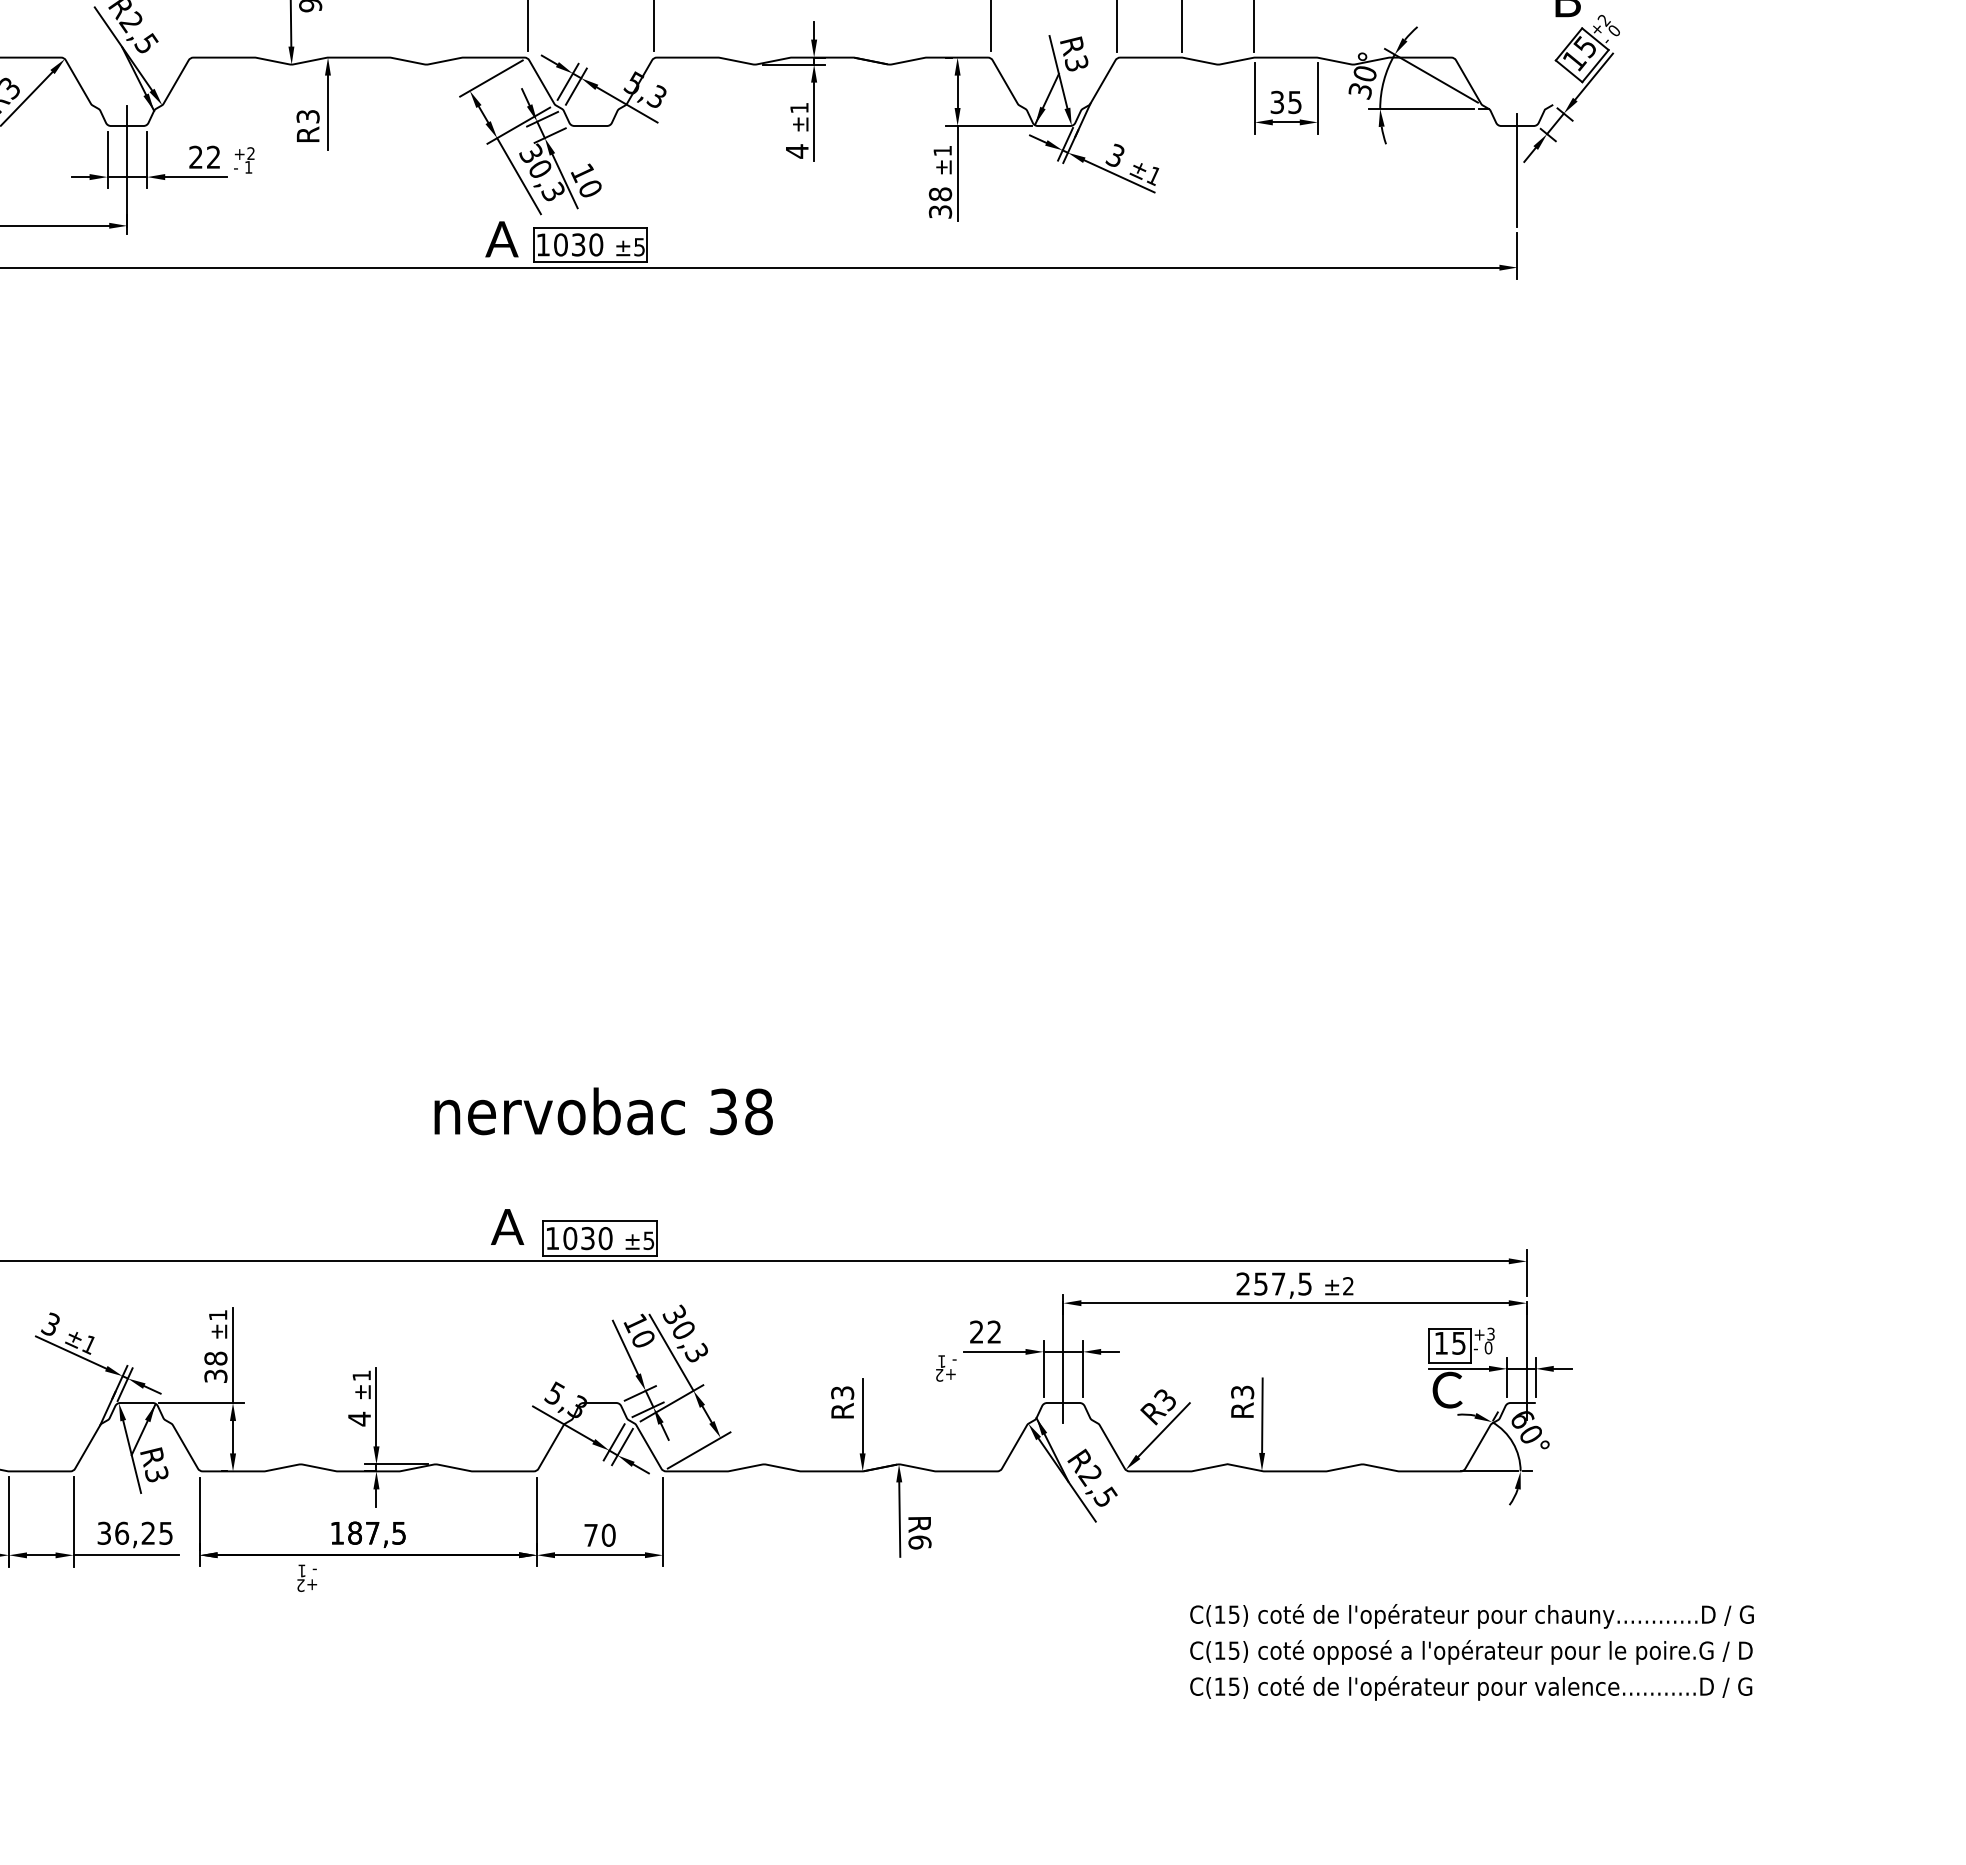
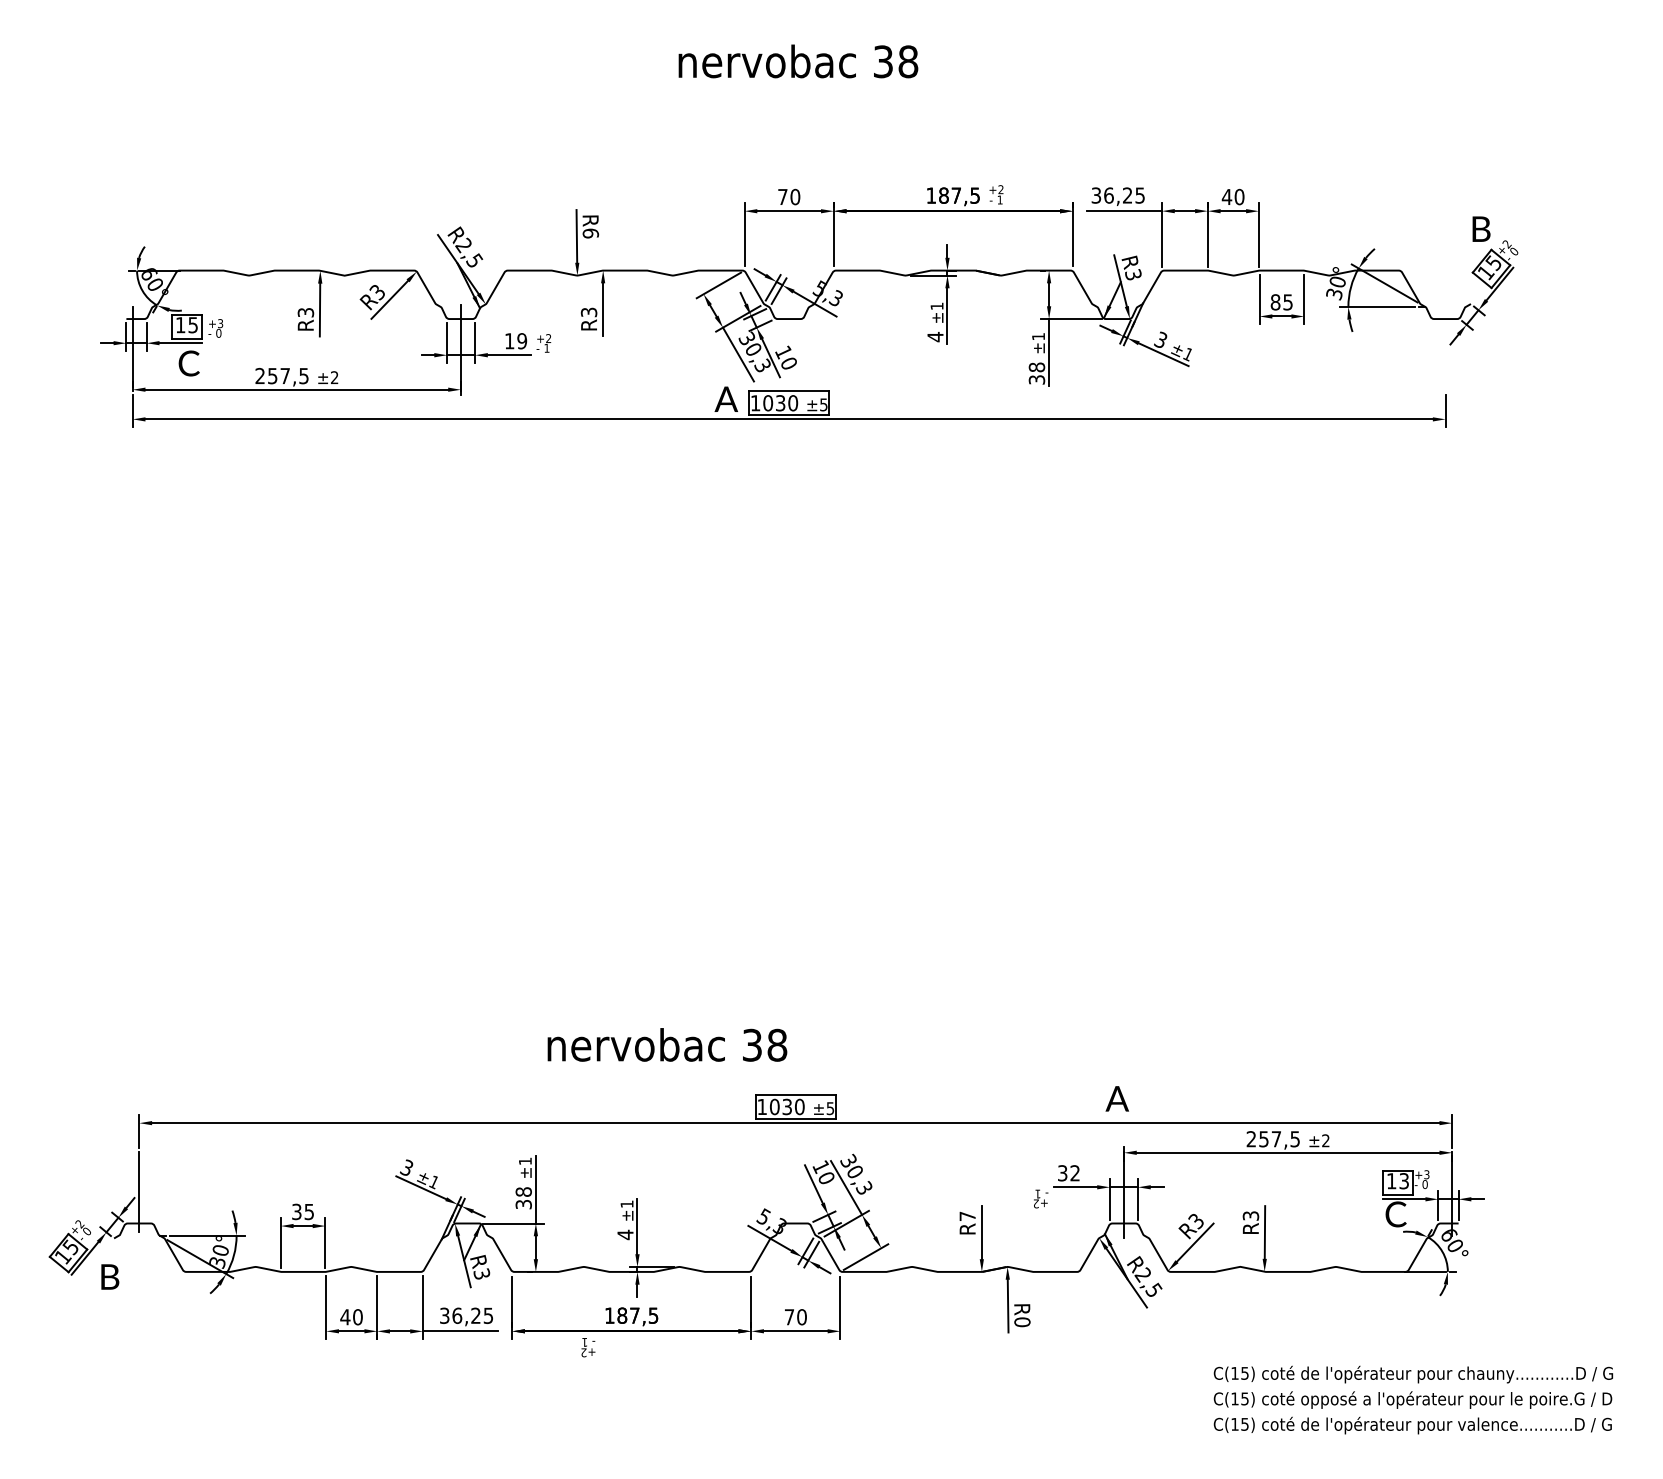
text: (1277, 102) -> (1275, 302), 35 -> 85
text: (205, 157) -> (516, 341), 22 -> 19
line: (1517, 170) -> (1445, 350), removed
text: (603, 1110) -> (667, 1044), moved
text: (506, 1226) -> (1116, 1098), moved
text: (976, 1332) -> (1062, 1173), 22 -> 32
text: (1459, 1342) -> (1404, 1180), 15 -> 13
text: (842, 1393) -> (967, 1216), R3 -> R7
text: (920, 1542) -> (1022, 1322), R6 -> R0

